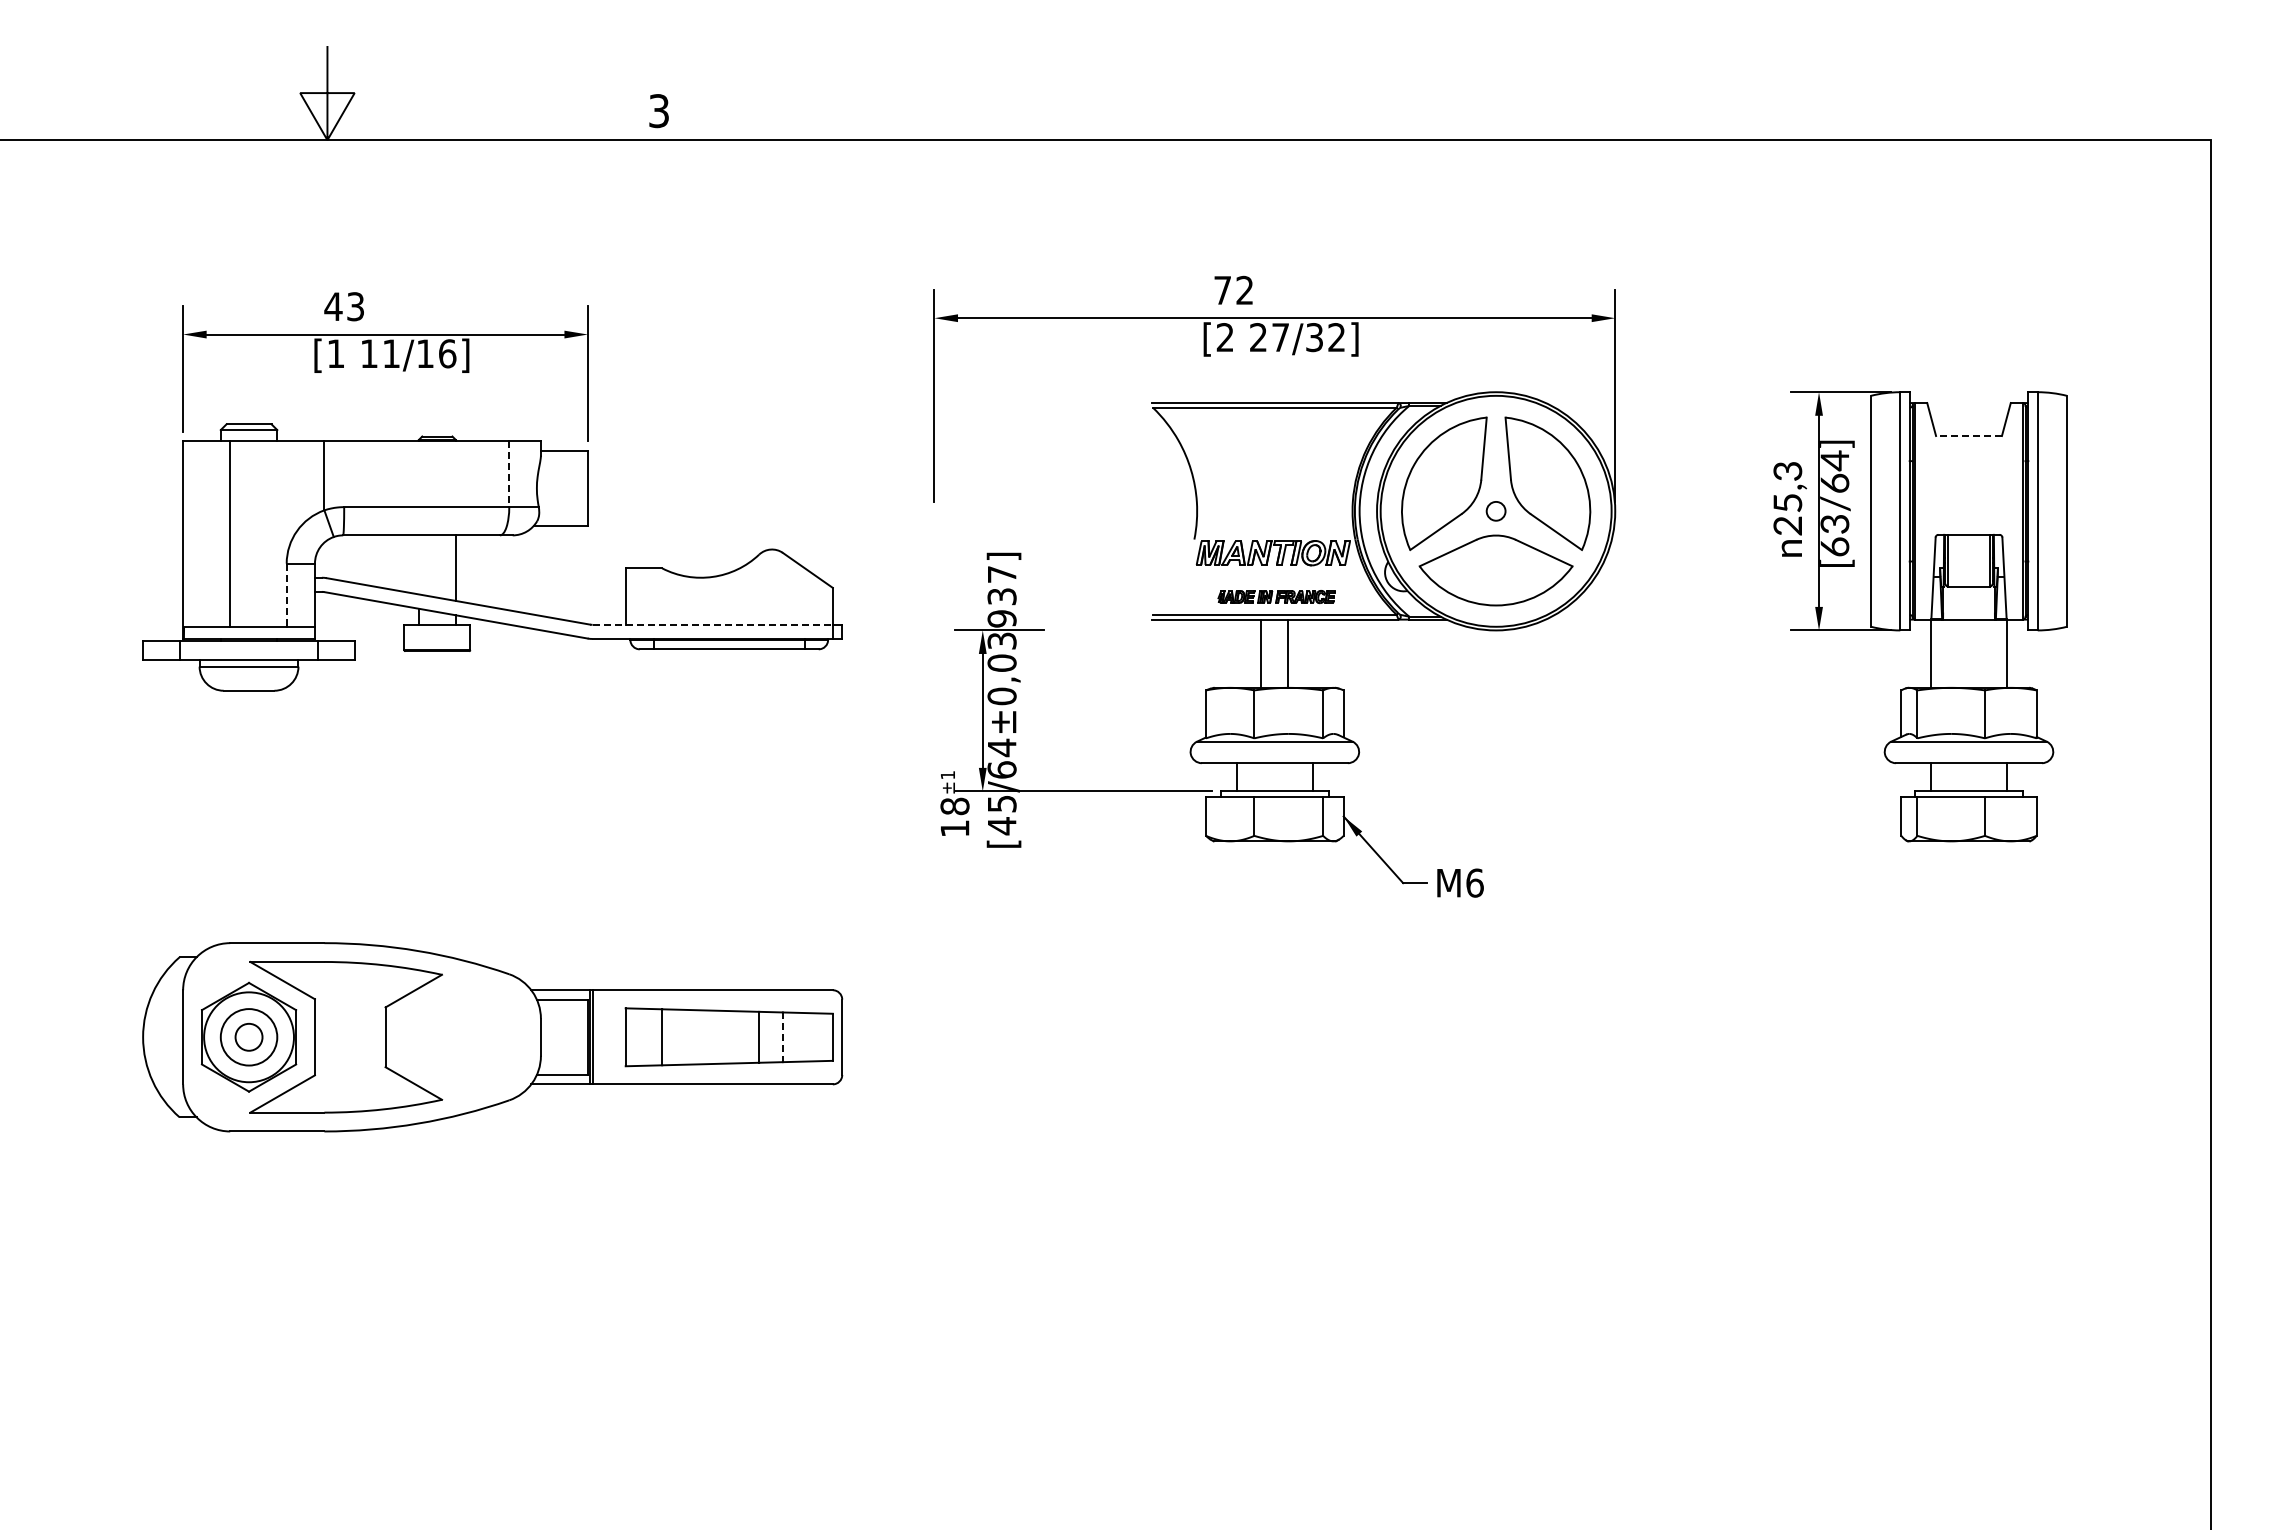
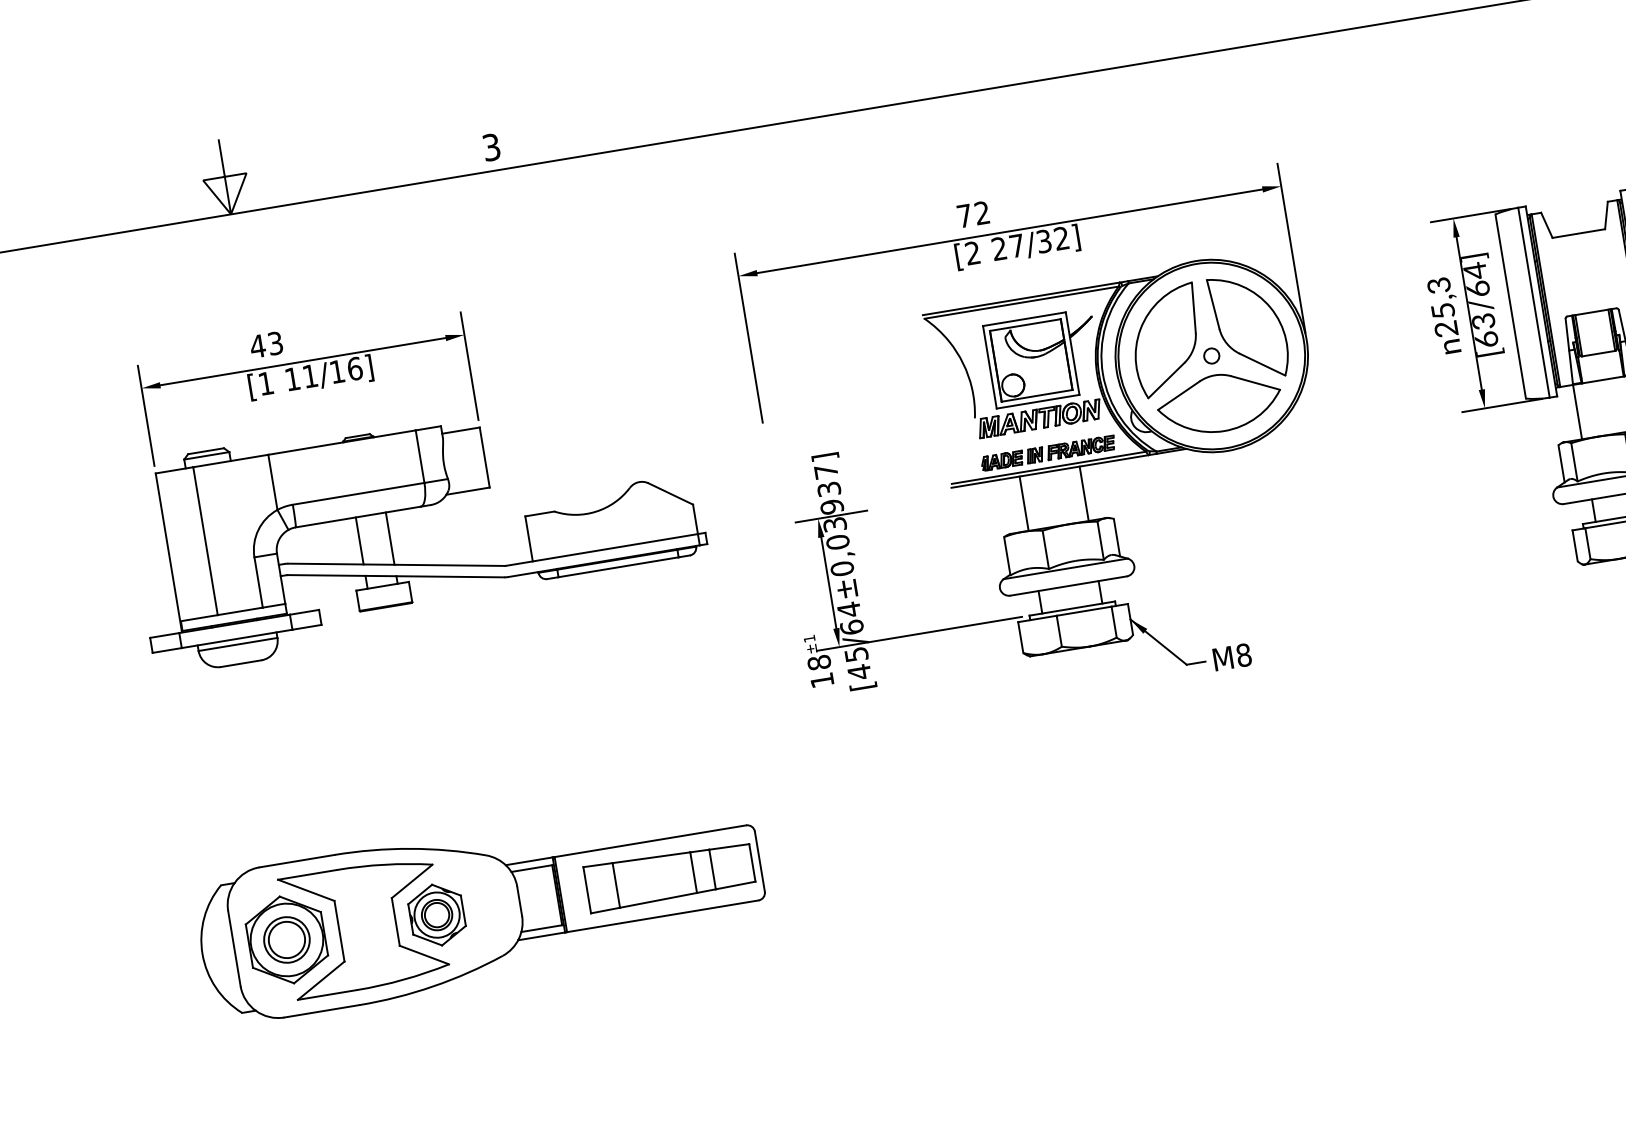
line: (1969, 436) -> (1579, 233), dashed -> solid
line: (509, 474) -> (420, 456), dashed -> solid
part: (1290, 479) -> (1043, 357), added
line: (418, 564) -> (359, 540), added
line: (286, 595) -> (258, 582), dashed -> solid
part: (1276, 596) -> (1047, 452), size x1.43
line: (713, 624) -> (602, 549), dashed -> solid
line: (1260, 653) -> (1084, 493), moved
line: (1288, 653) -> (1024, 503), moved
text: (1474, 882) -> (1243, 654), M6 -> M8
circle: (248, 1036) -> (286, 939), size x1.67
part: (437, 1037) -> (437, 915), added
line: (782, 1037) -> (712, 869), dashed -> solid

